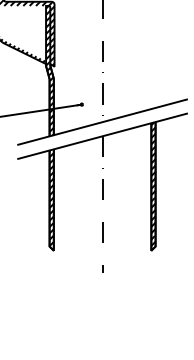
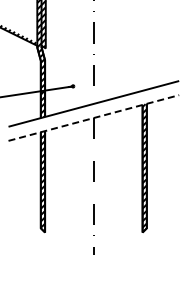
line: (103, 136) -> (94, 118), solid -> dashed

